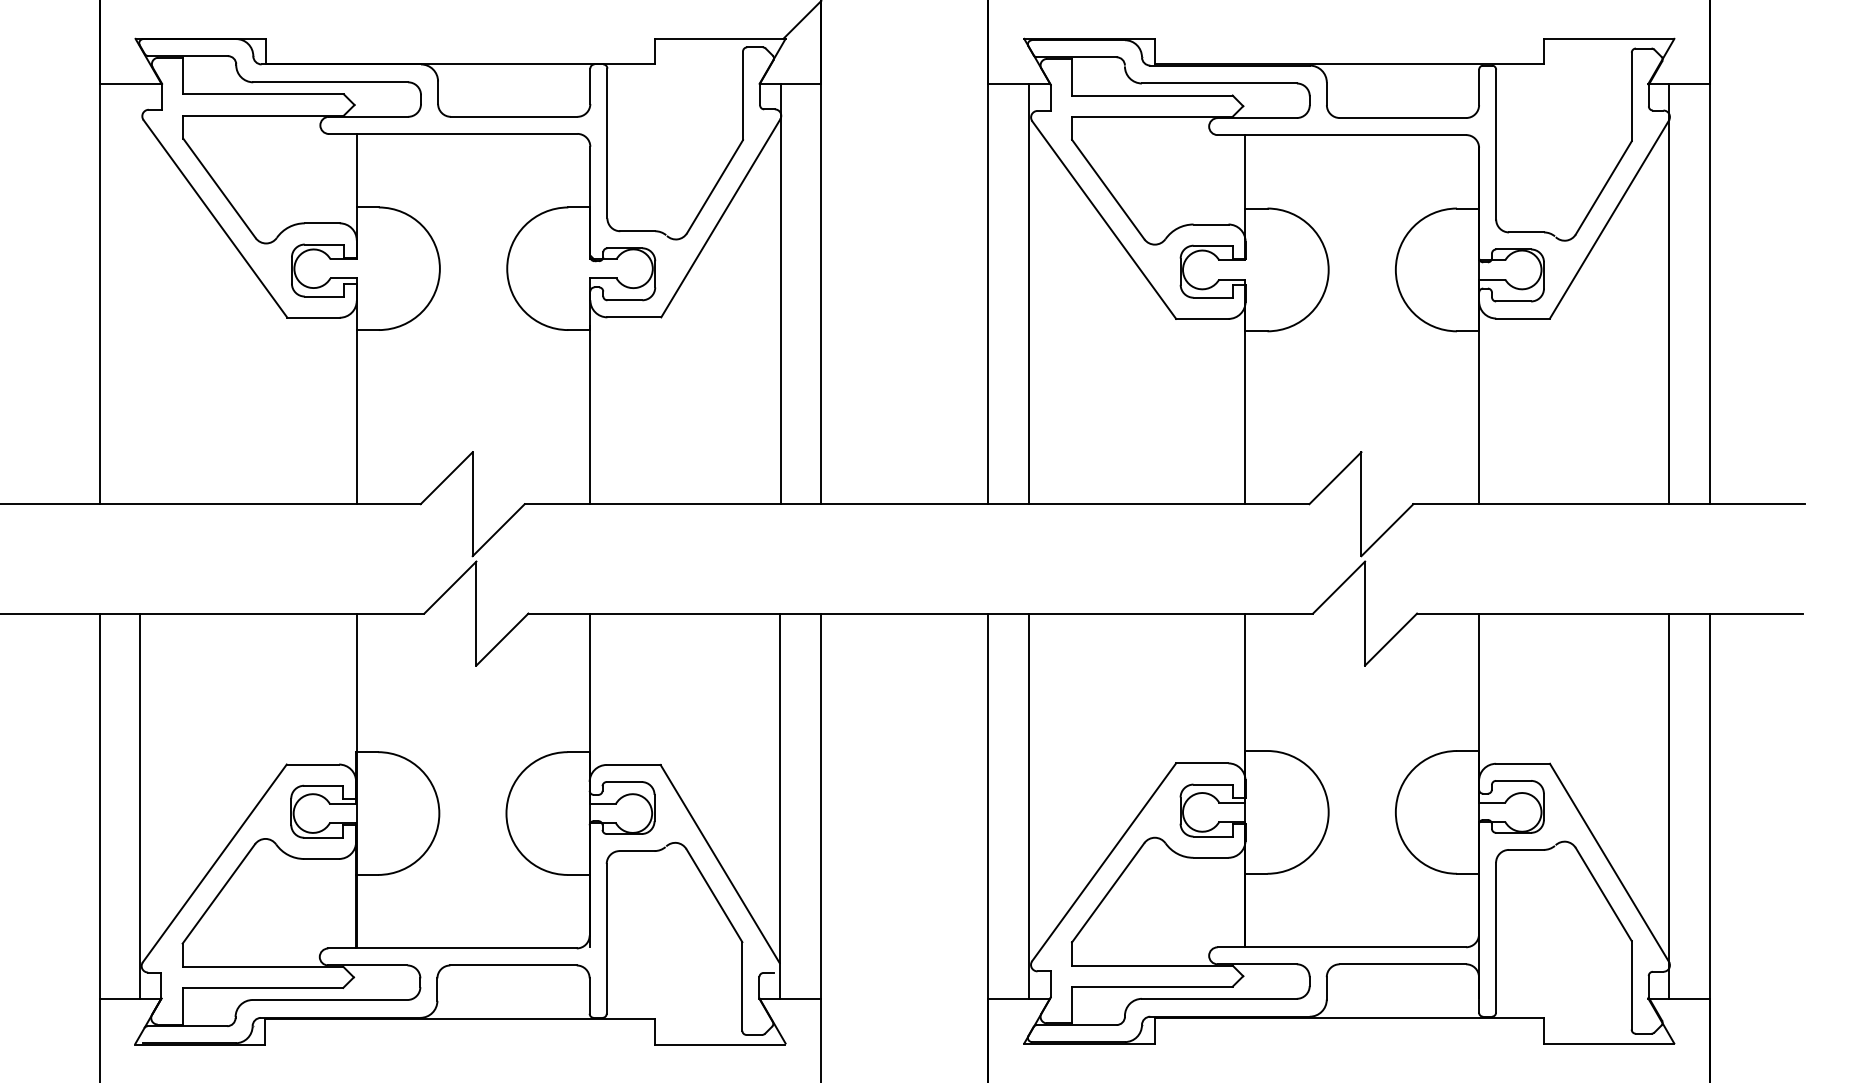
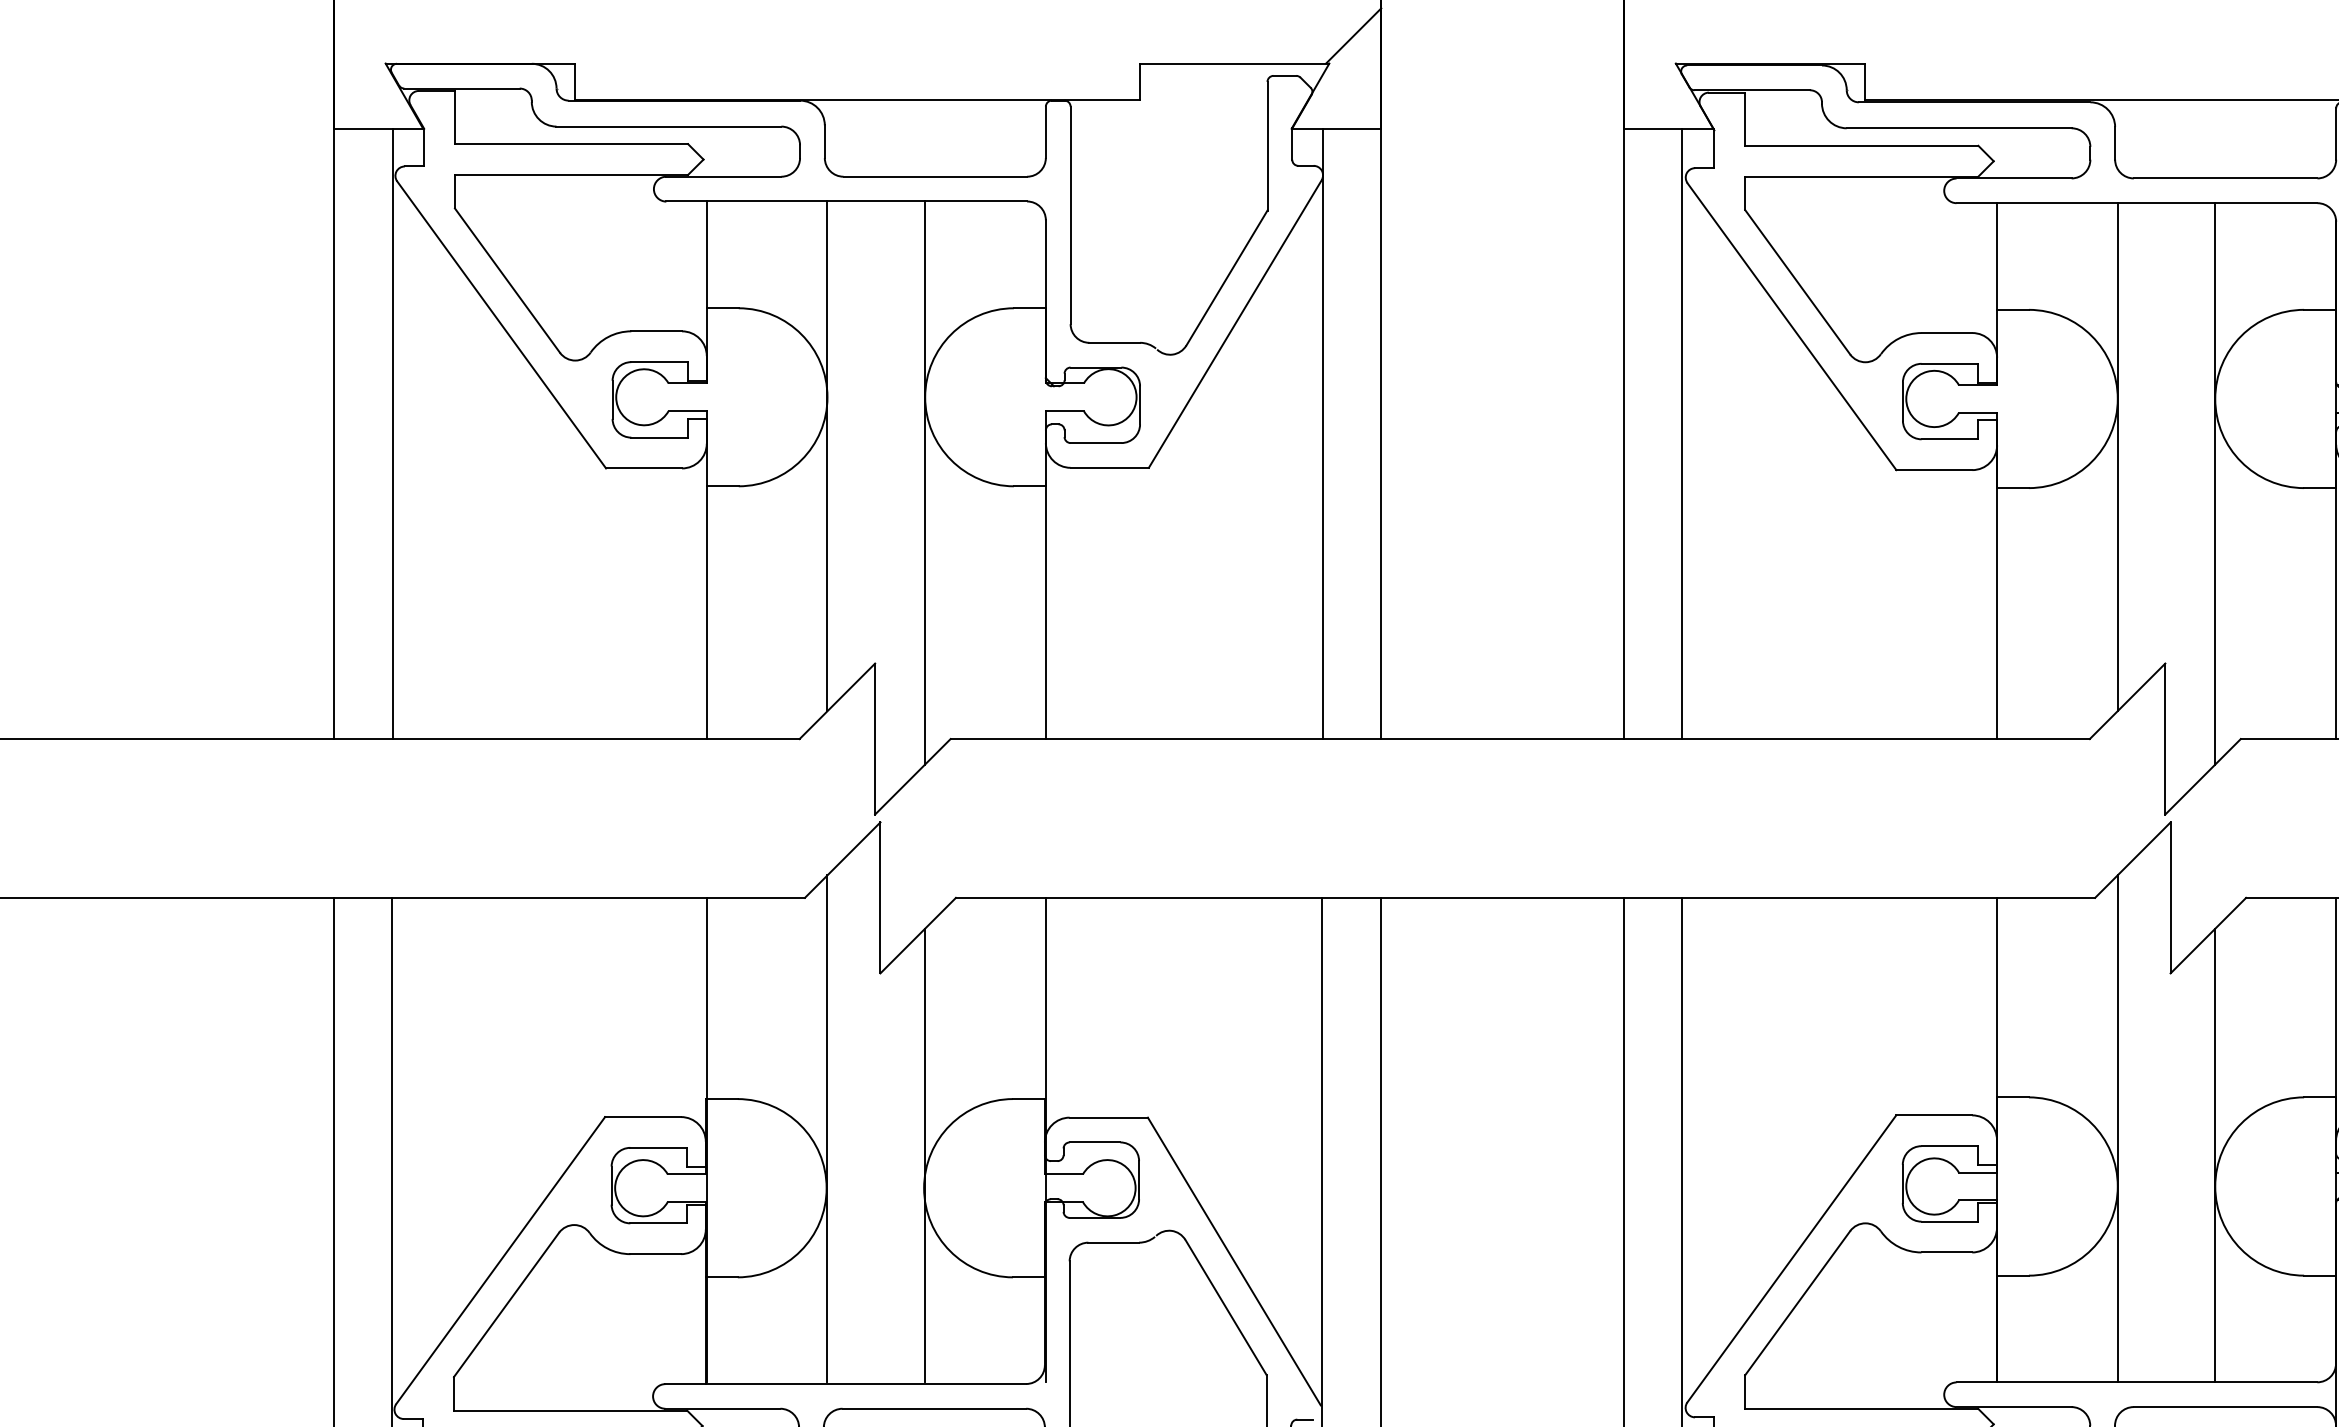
line: (140, 293) -> (392, 433), added
line: (439, 308) -> (826, 454), added
line: (1328, 309) -> (2117, 456), added
line: (507, 327) -> (925, 482), added
line: (1395, 328) -> (2214, 483), added
line: (439, 772) -> (826, 1128), added
line: (1328, 772) -> (2117, 1128), added
line: (507, 790) -> (925, 1154), added
line: (1395, 790) -> (2214, 1154), added

